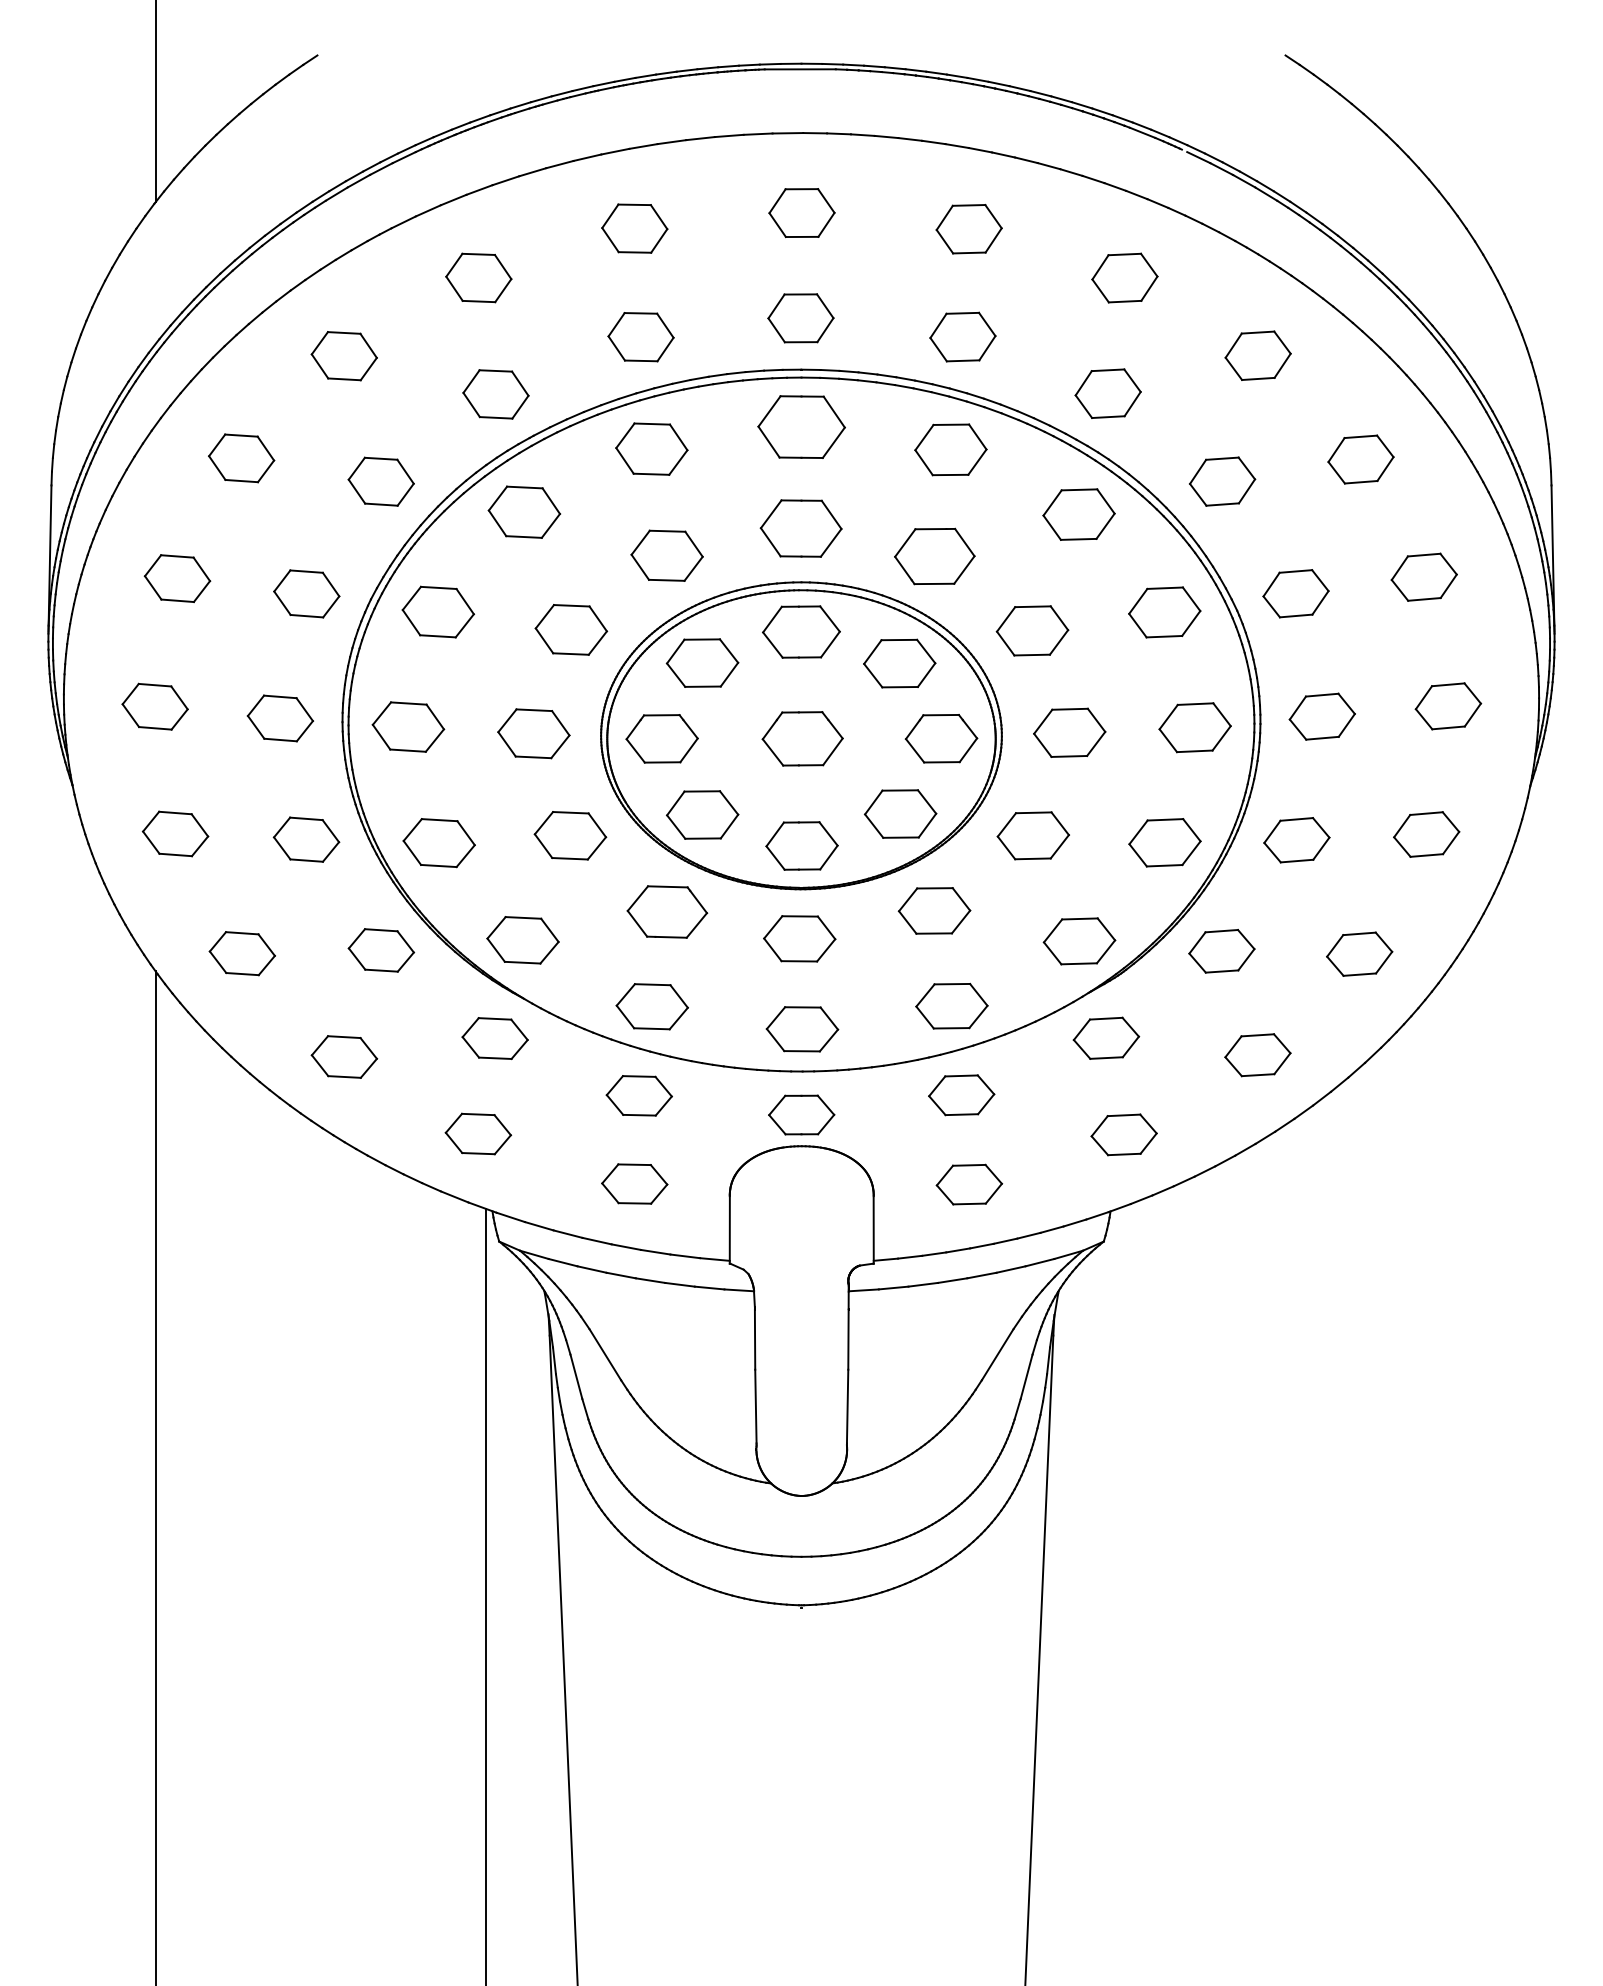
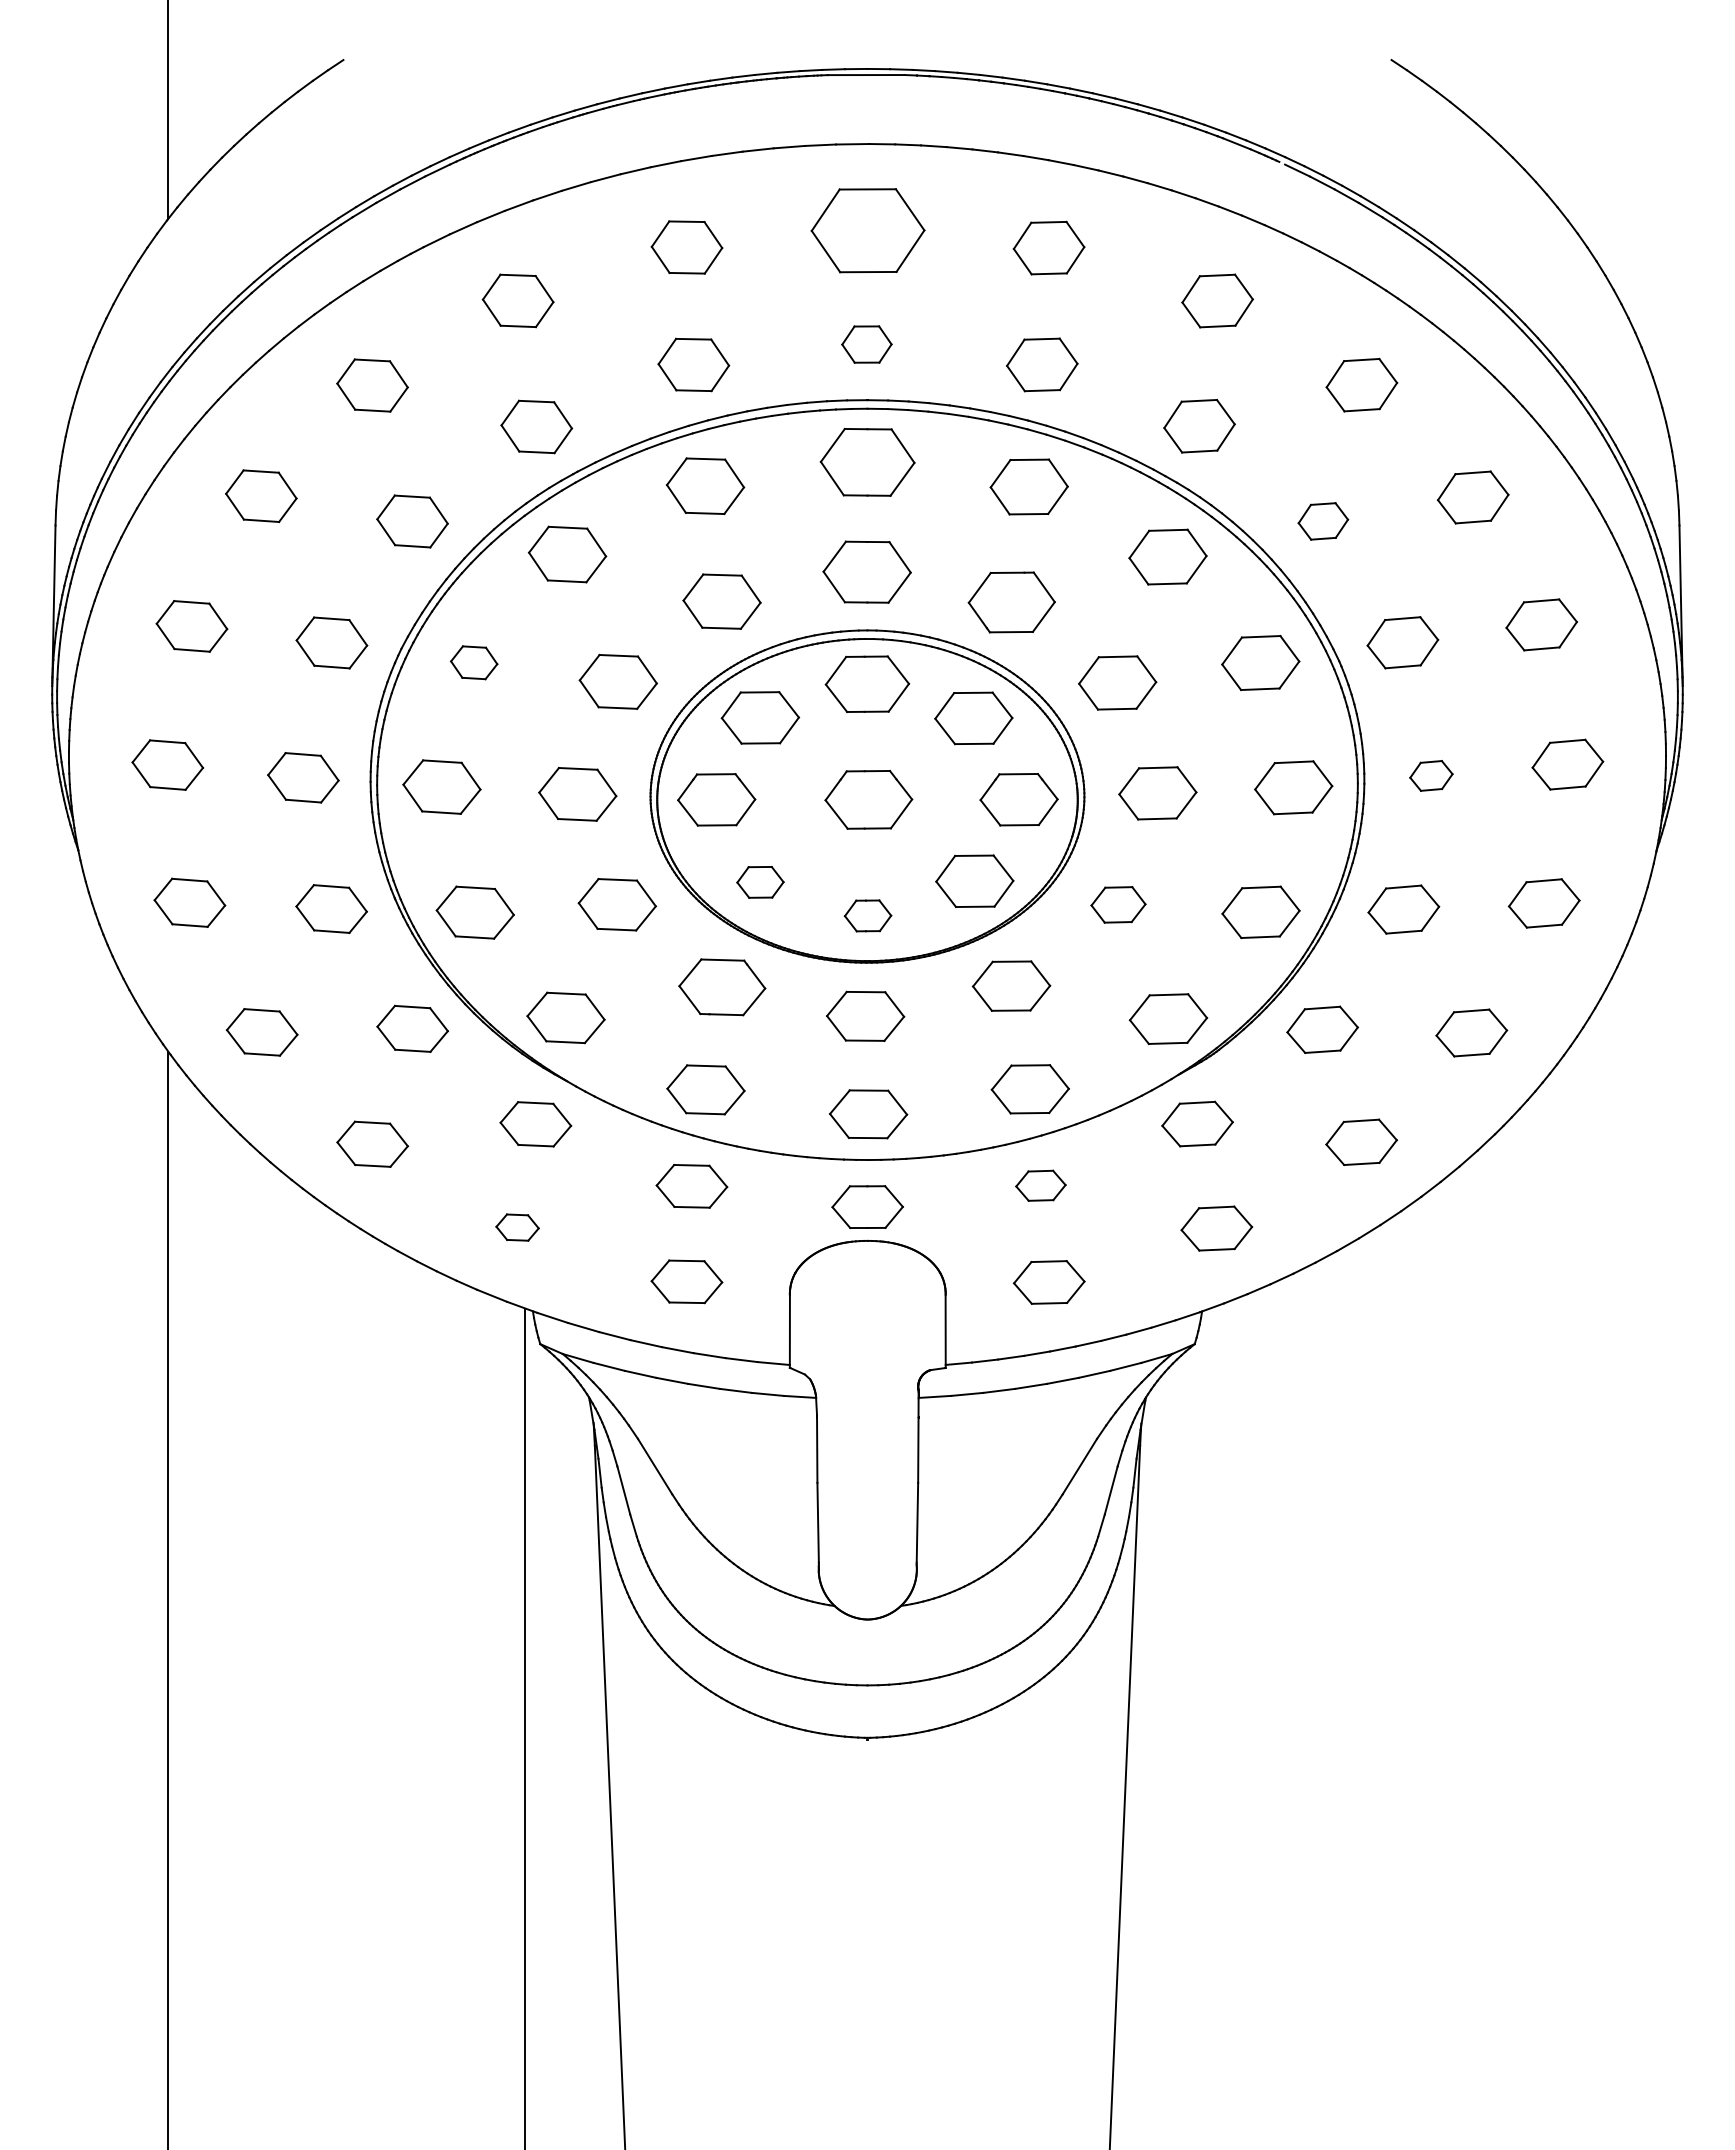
part: (801, 212) -> (867, 230), size x1.6
part: (800, 318) -> (866, 344), size x0.7
part: (1222, 481) -> (1323, 521), size x0.7
part: (437, 611) -> (473, 662), size x0.6
part: (1322, 716) -> (1431, 775), size x0.6
part: (702, 815) -> (760, 882), size x0.6
part: (1033, 835) -> (1118, 904), size x0.7
part: (801, 845) -> (867, 915), size x0.6
part: (961, 1095) -> (1040, 1185), size x0.7
part: (478, 1133) -> (517, 1227), size x0.6

